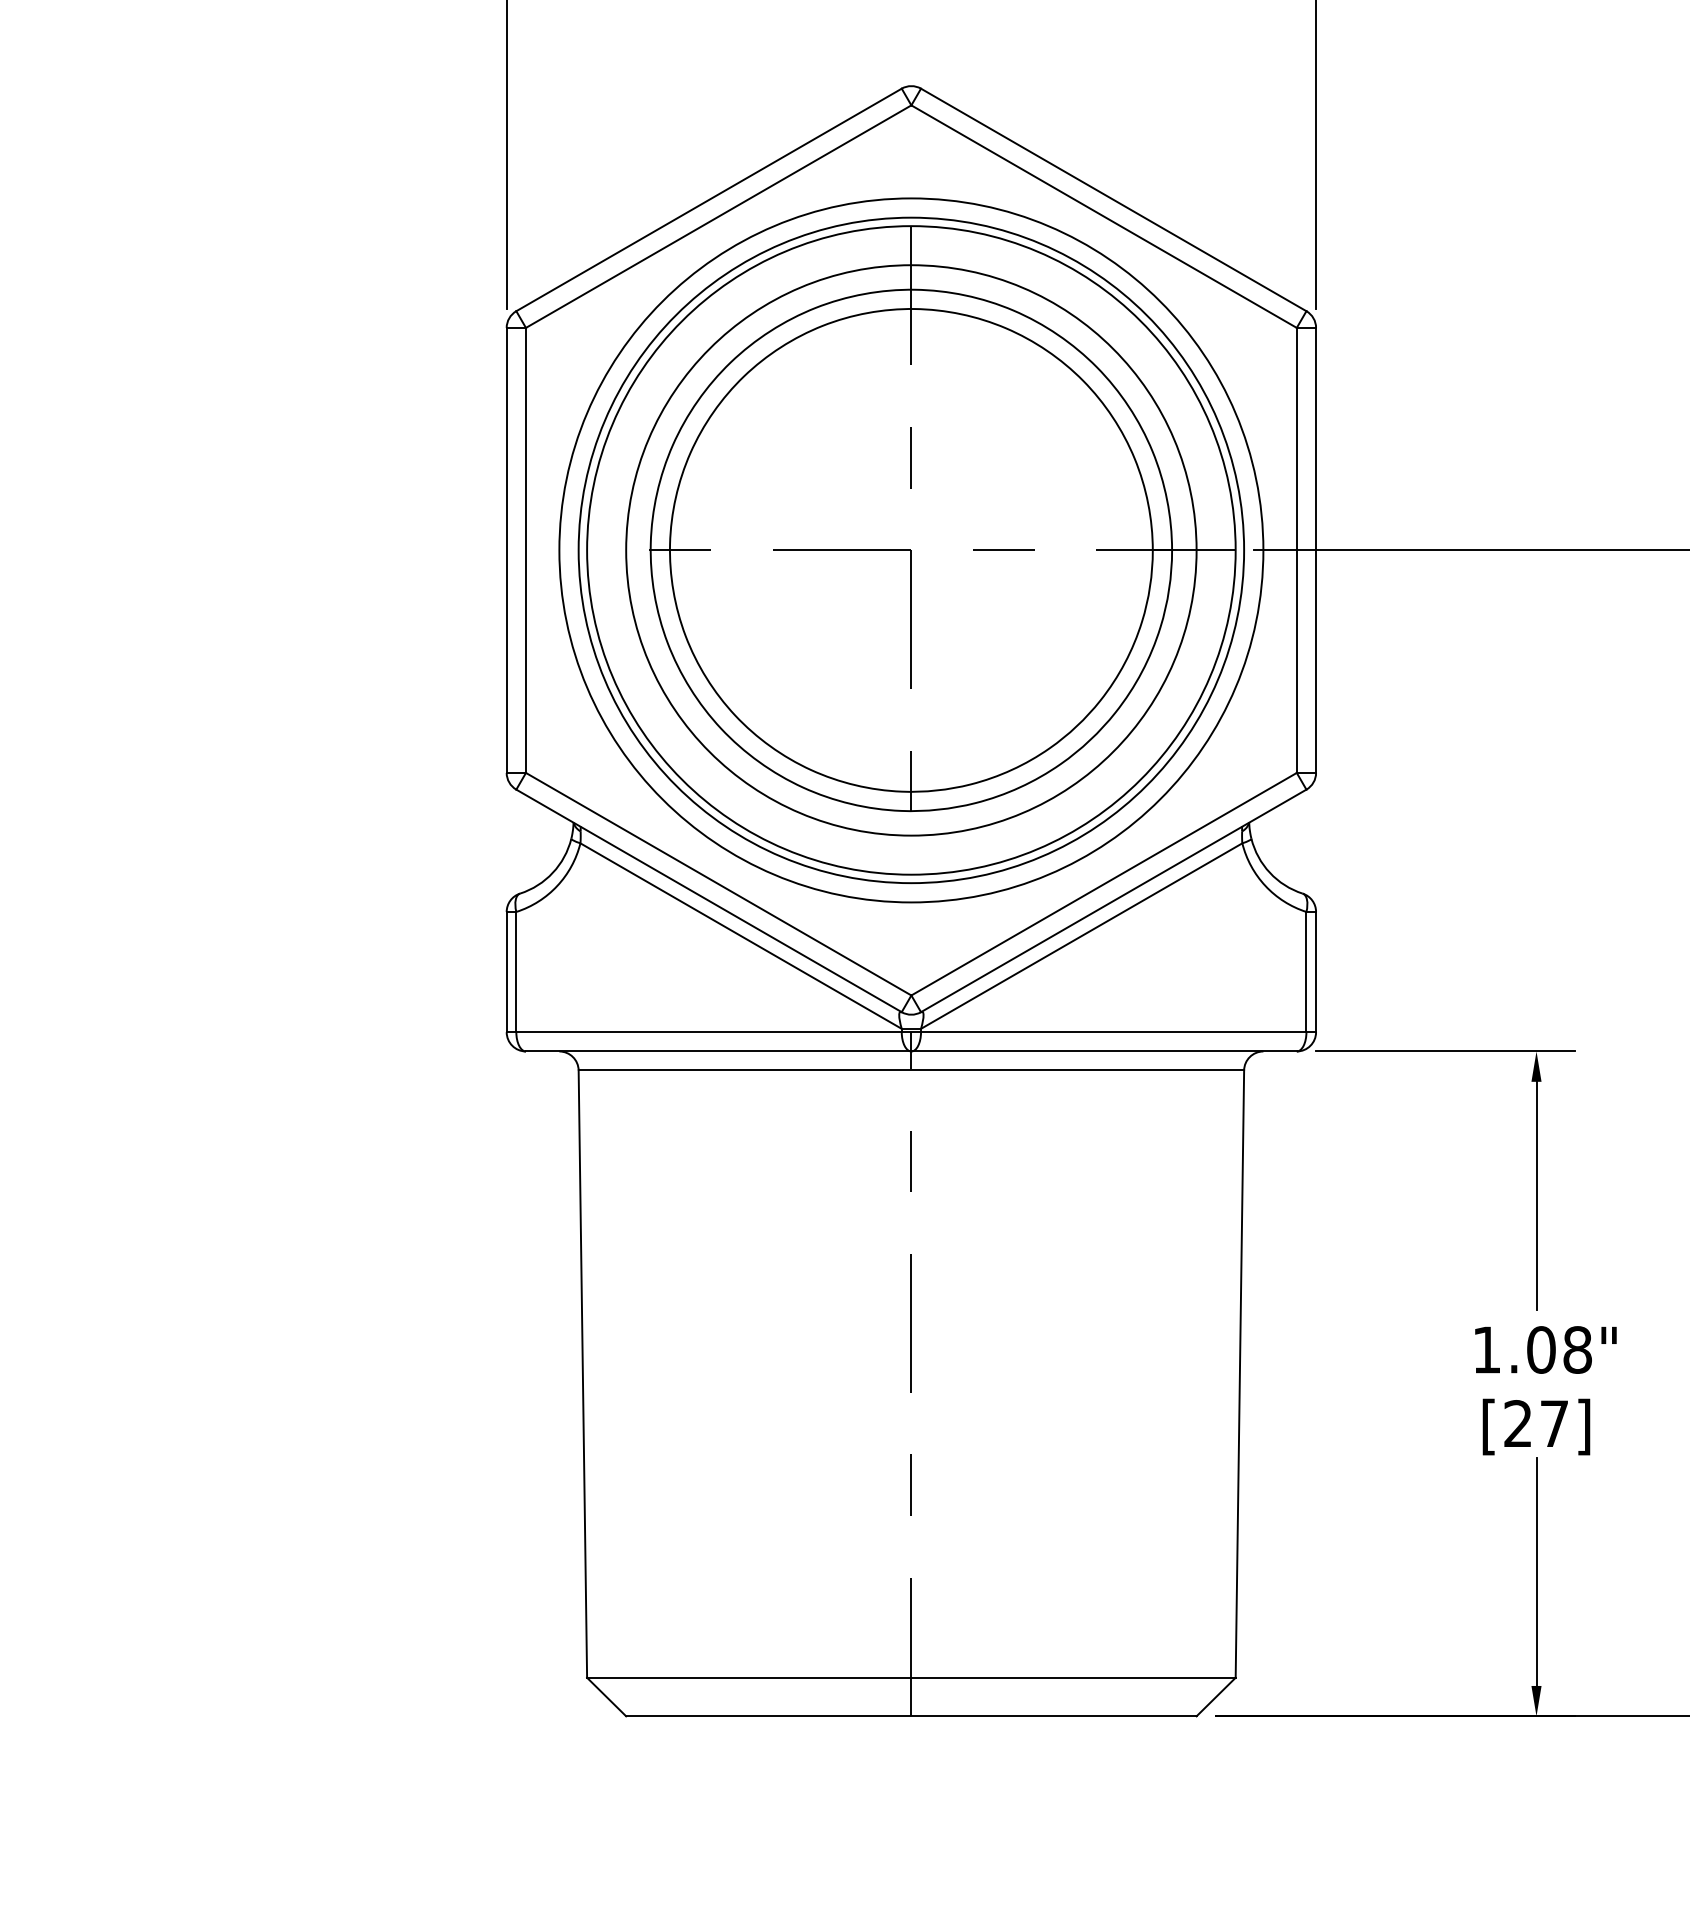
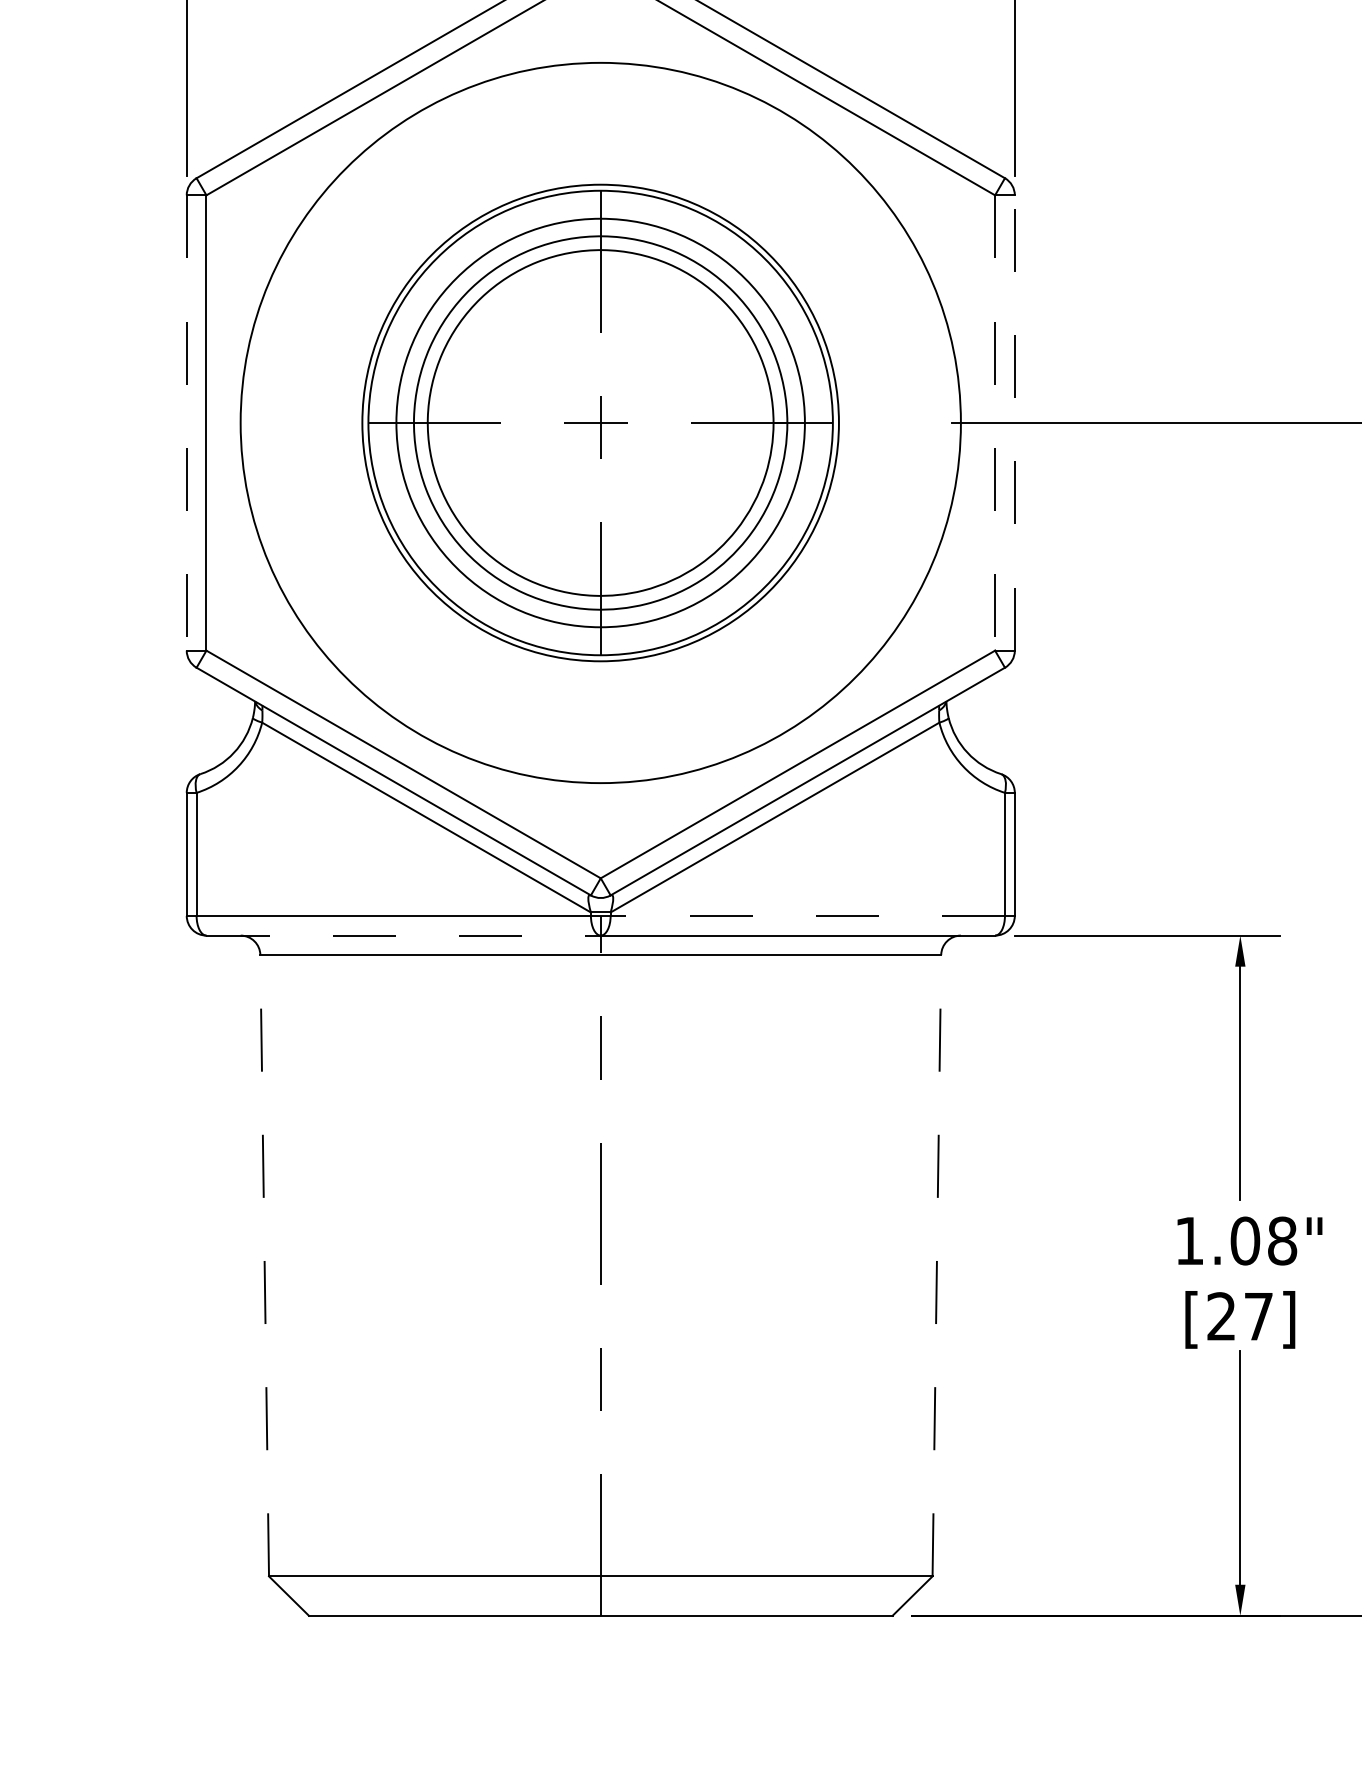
line: (506, 550) -> (186, 423), solid -> dashed
part: (910, 550) -> (599, 423), size x0.7
line: (1296, 550) -> (994, 423), solid -> dashed
line: (1316, 550) -> (1015, 423), solid -> dashed
line: (1113, 1032) -> (807, 916), solid -> dashed
line: (718, 1051) -> (403, 935), solid -> dashed
line: (582, 1374) -> (264, 1266), solid -> dashed
line: (1239, 1374) -> (936, 1266), solid -> dashed

